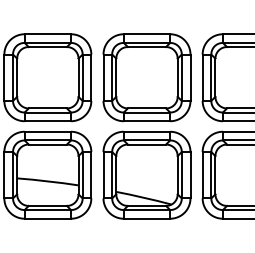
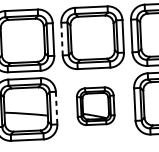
line: (103, 77) -> (62, 38), solid -> dashed
part: (146, 174) -> (95, 105), size x0.6
line: (91, 175) -> (56, 108), solid -> dashed

